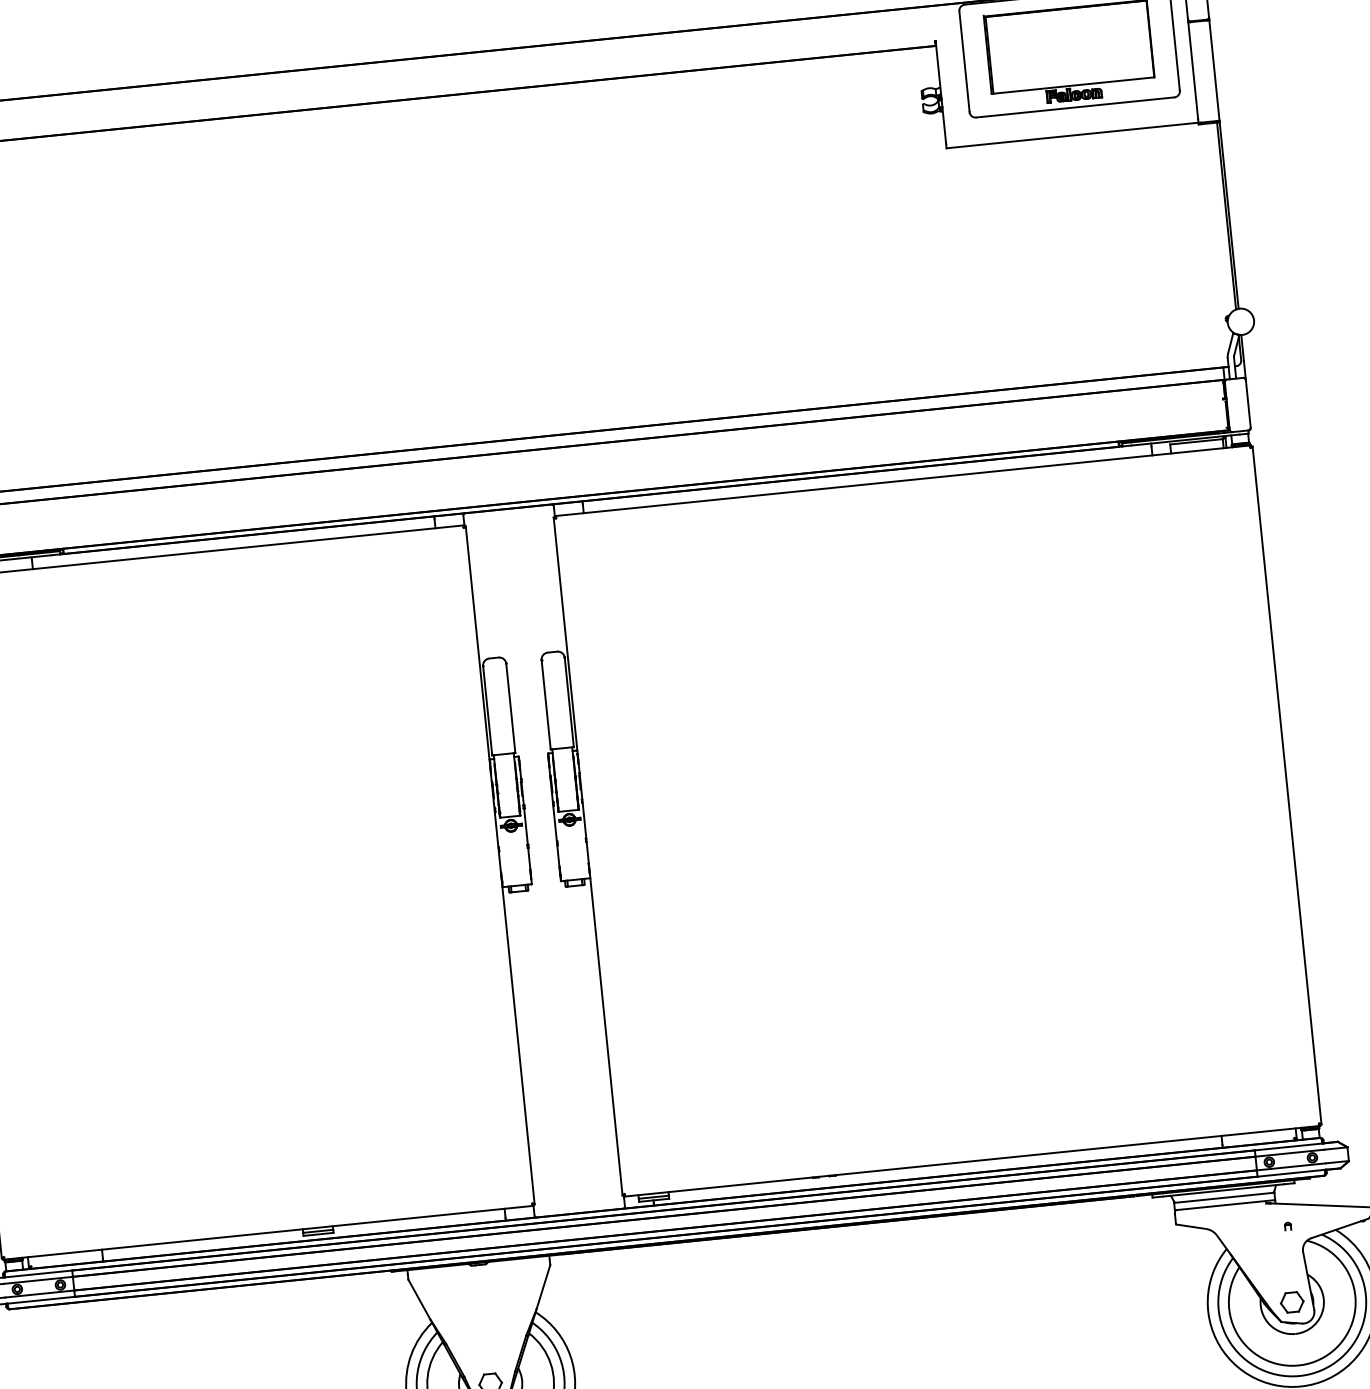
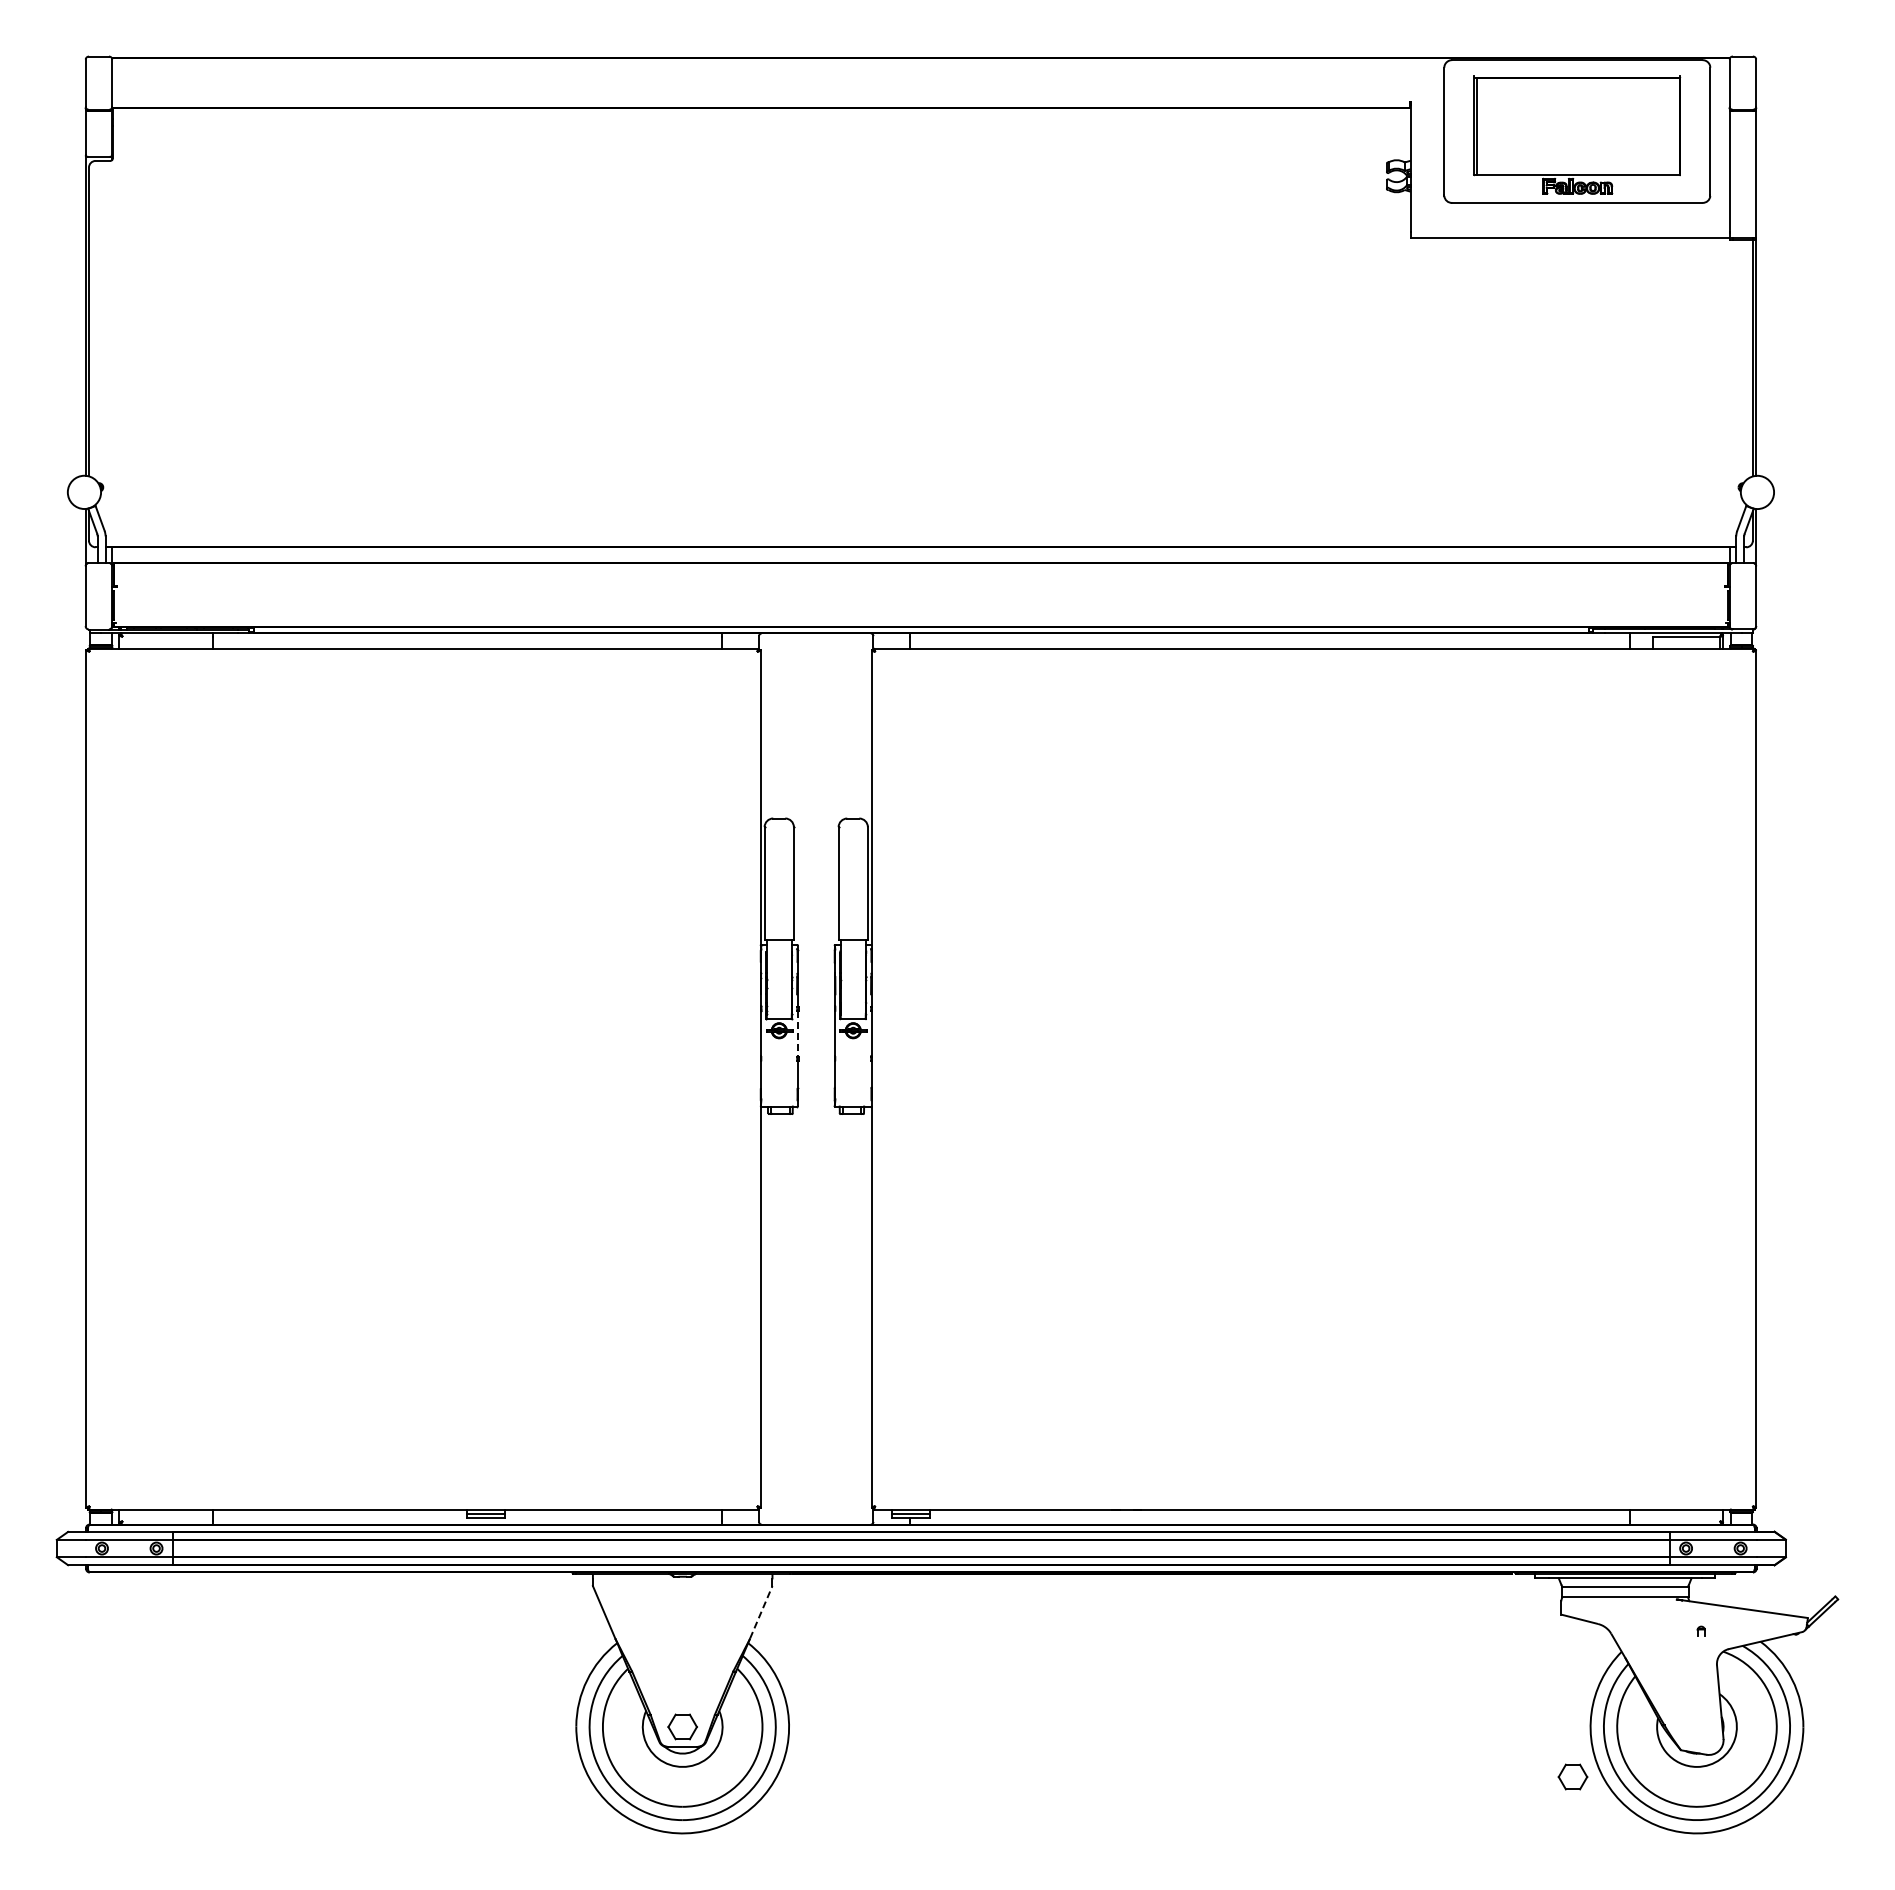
line: (525, 826) -> (797, 1033), solid -> dashed
line: (543, 1286) -> (761, 1611), solid -> dashed
part: (1291, 1302) -> (1572, 1776), moved

